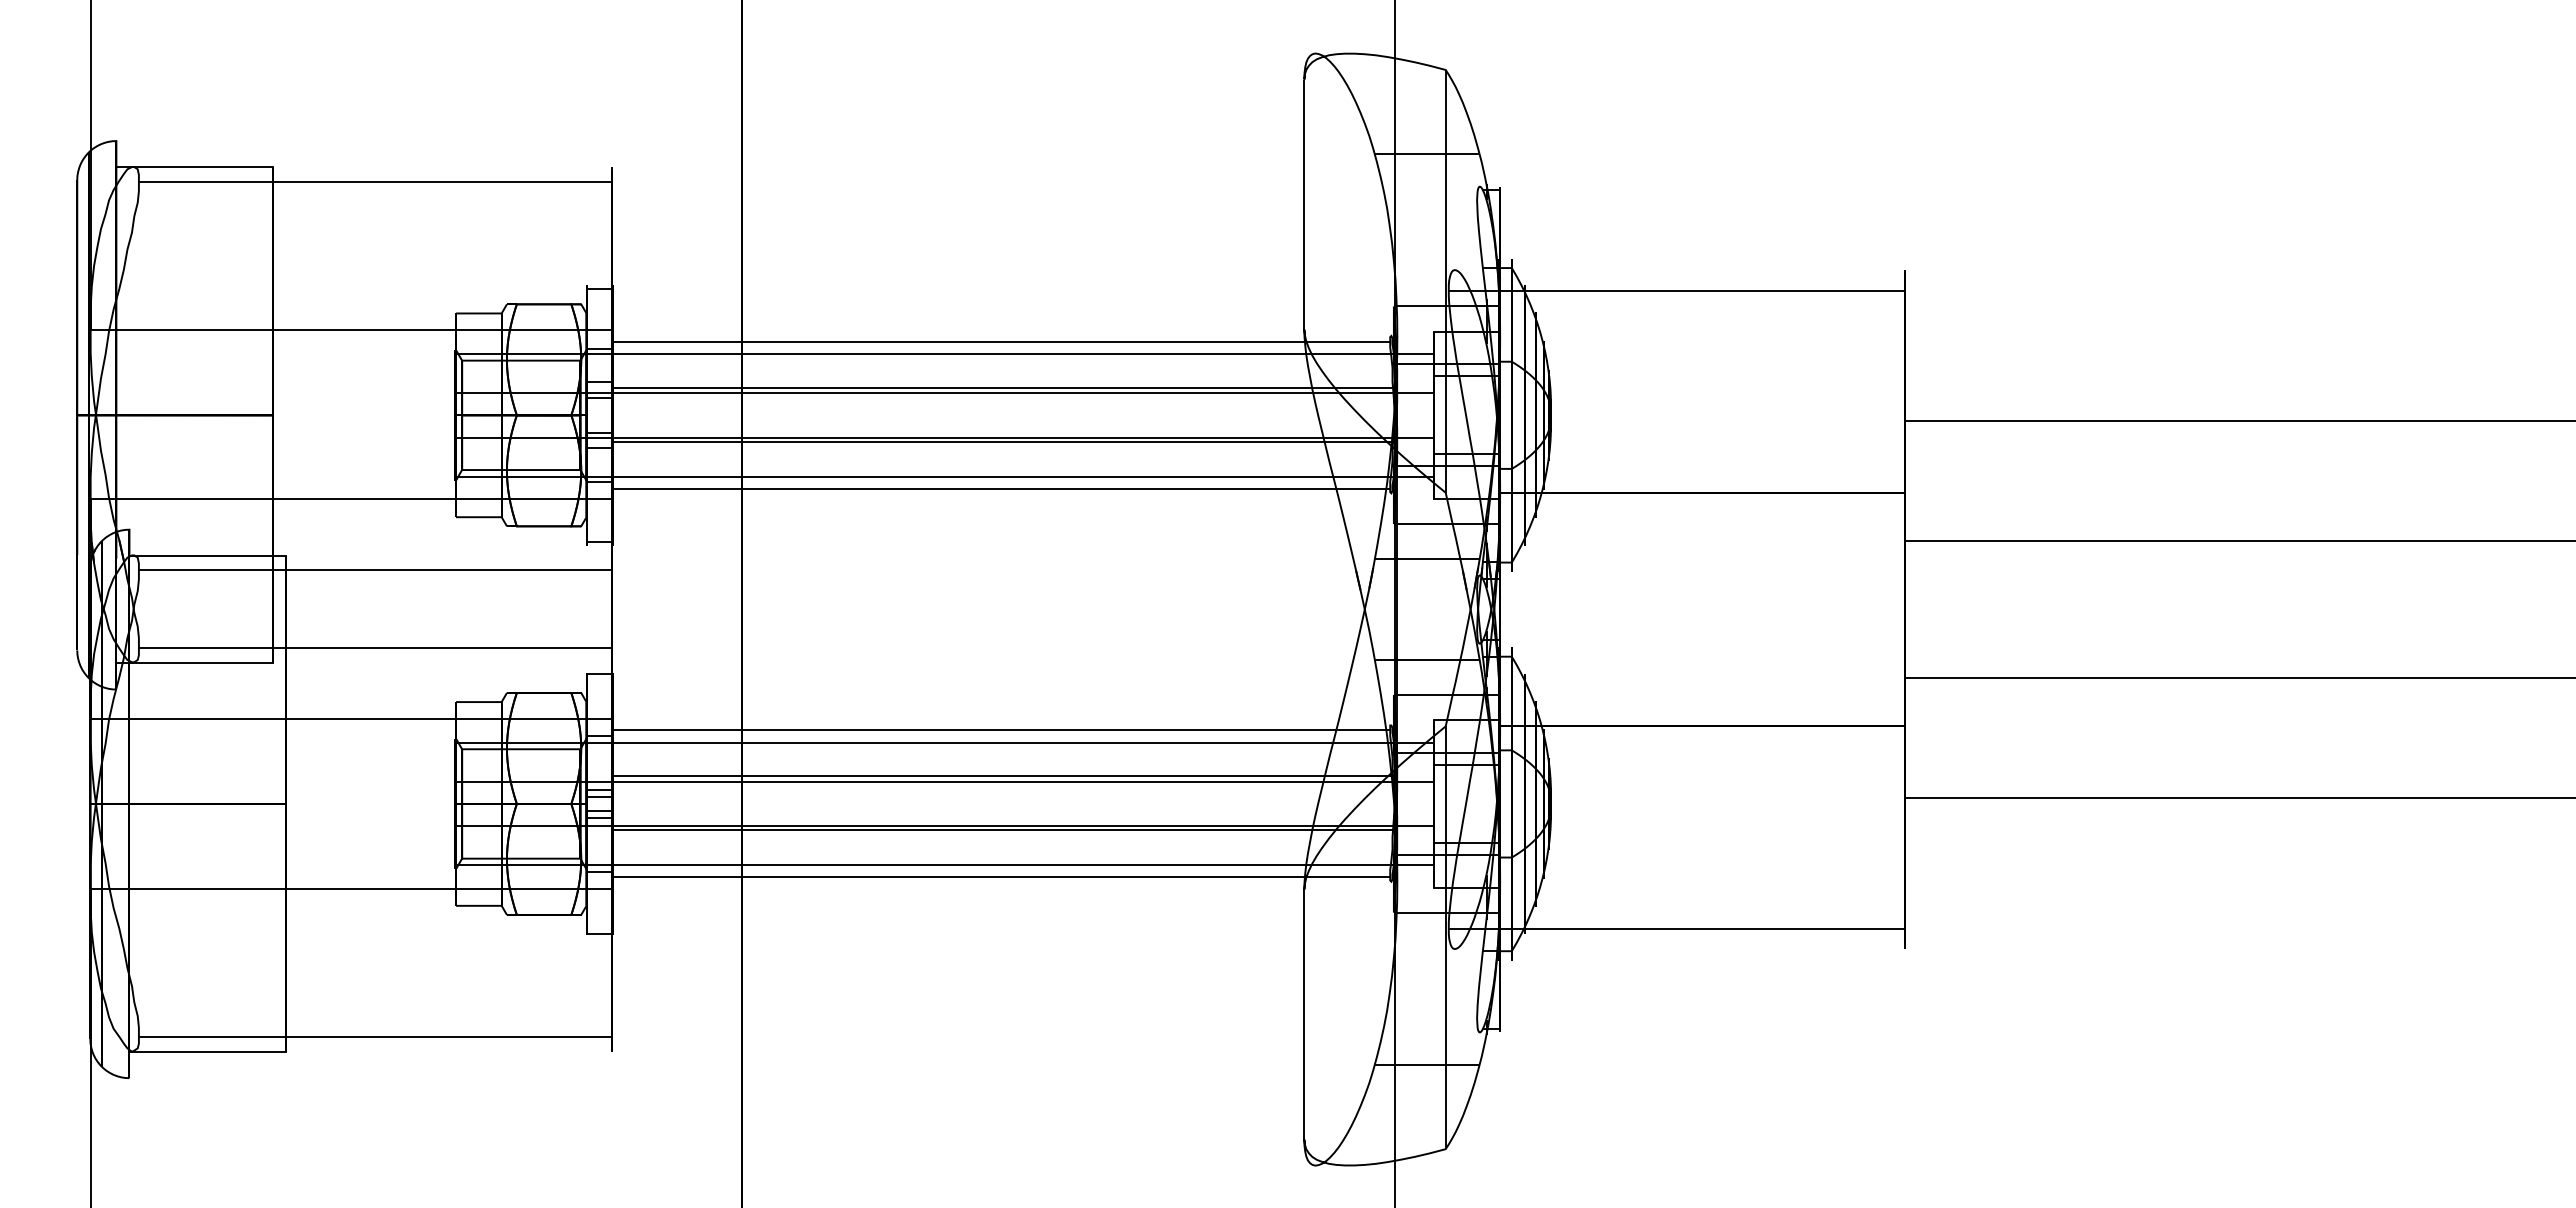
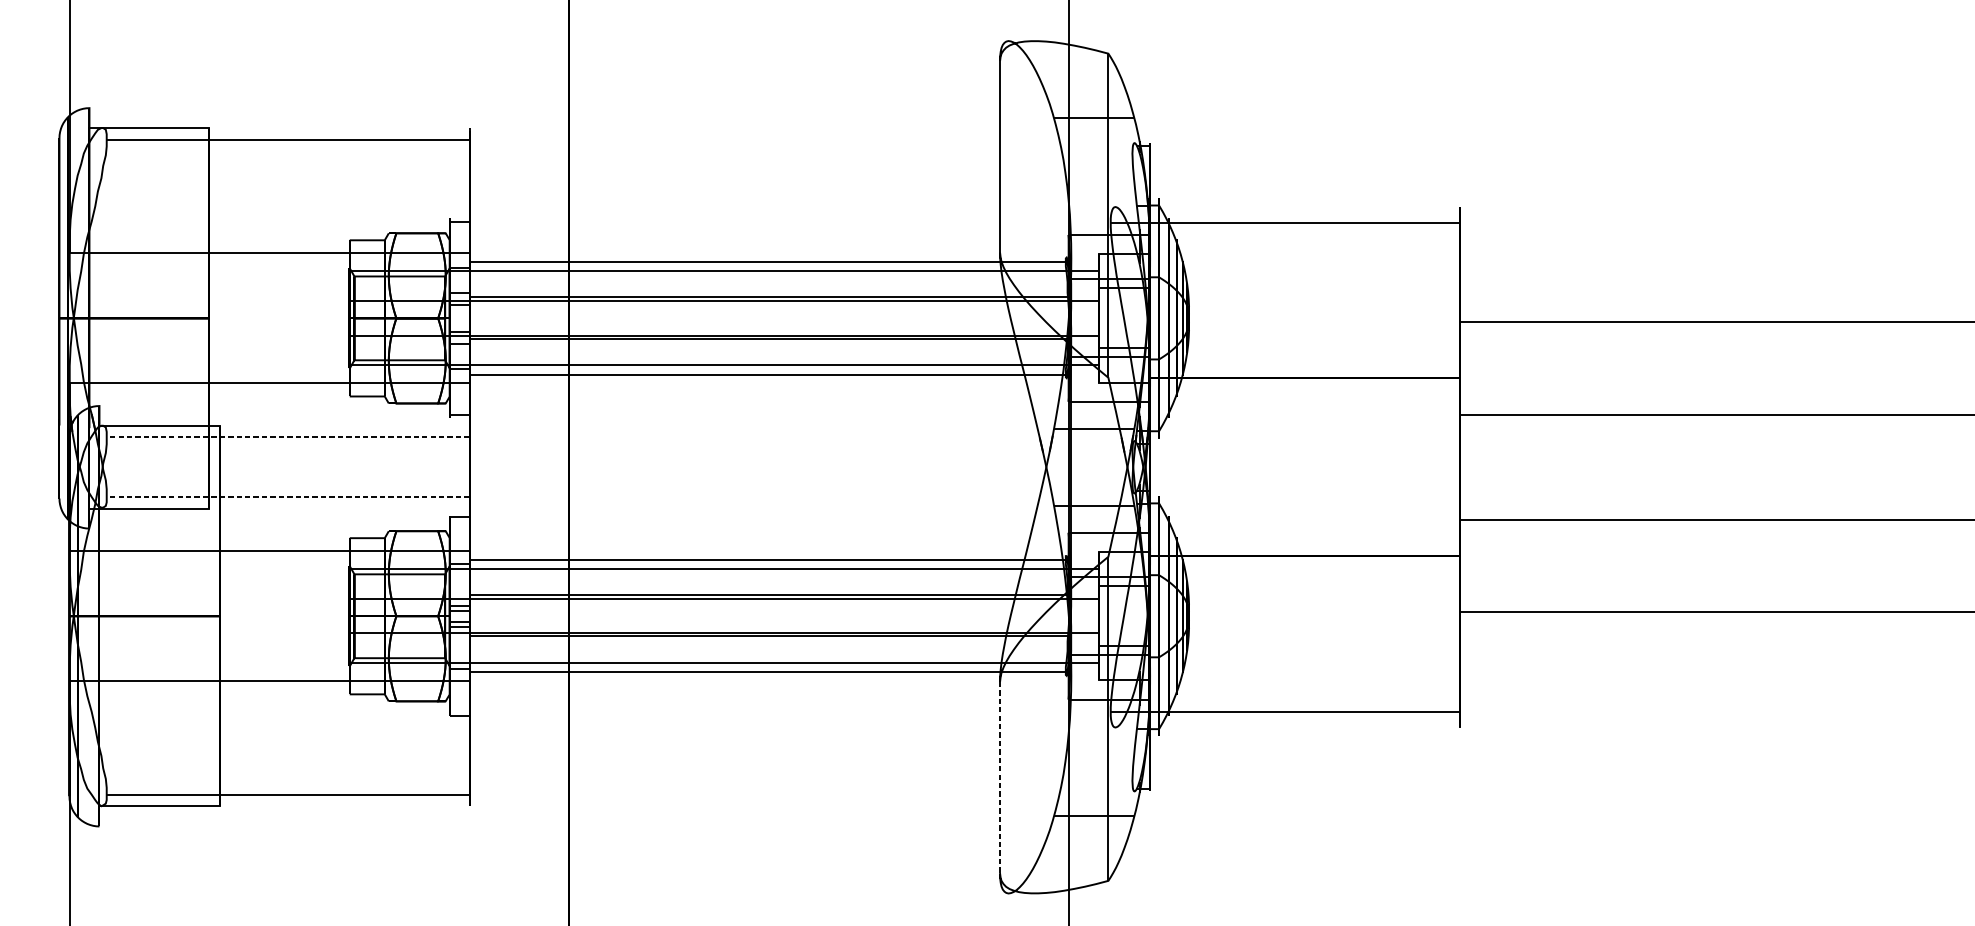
line: (375, 570) -> (288, 437), solid -> dashed
line: (375, 648) -> (288, 497), solid -> dashed
line: (1304, 1015) -> (1000, 778), solid -> dashed

